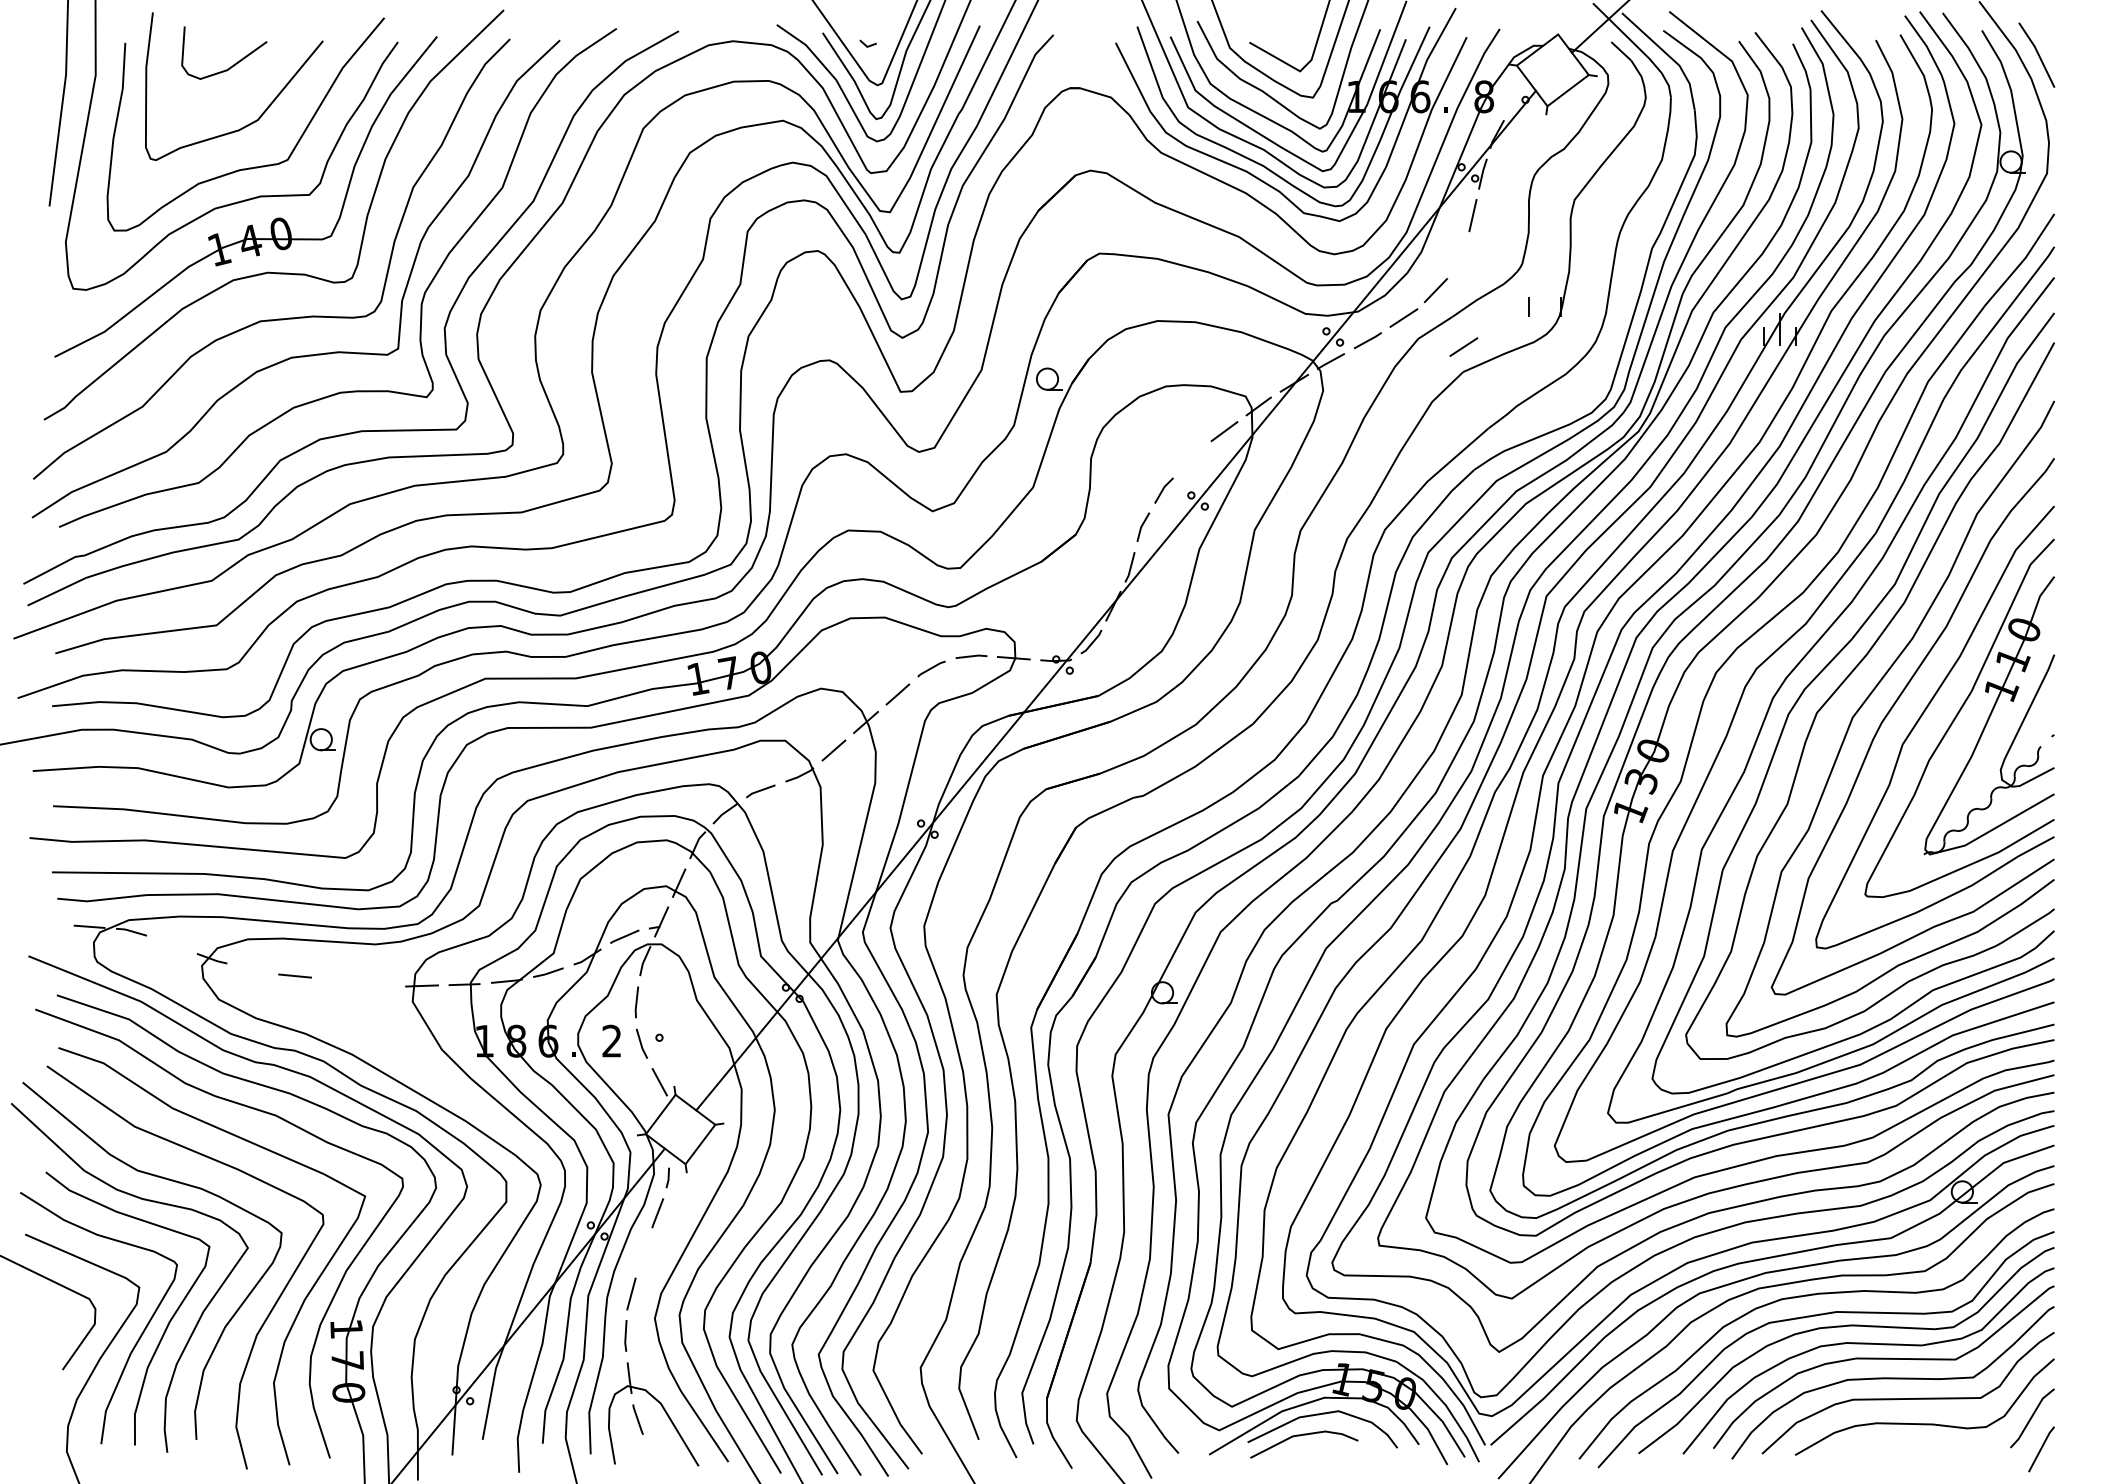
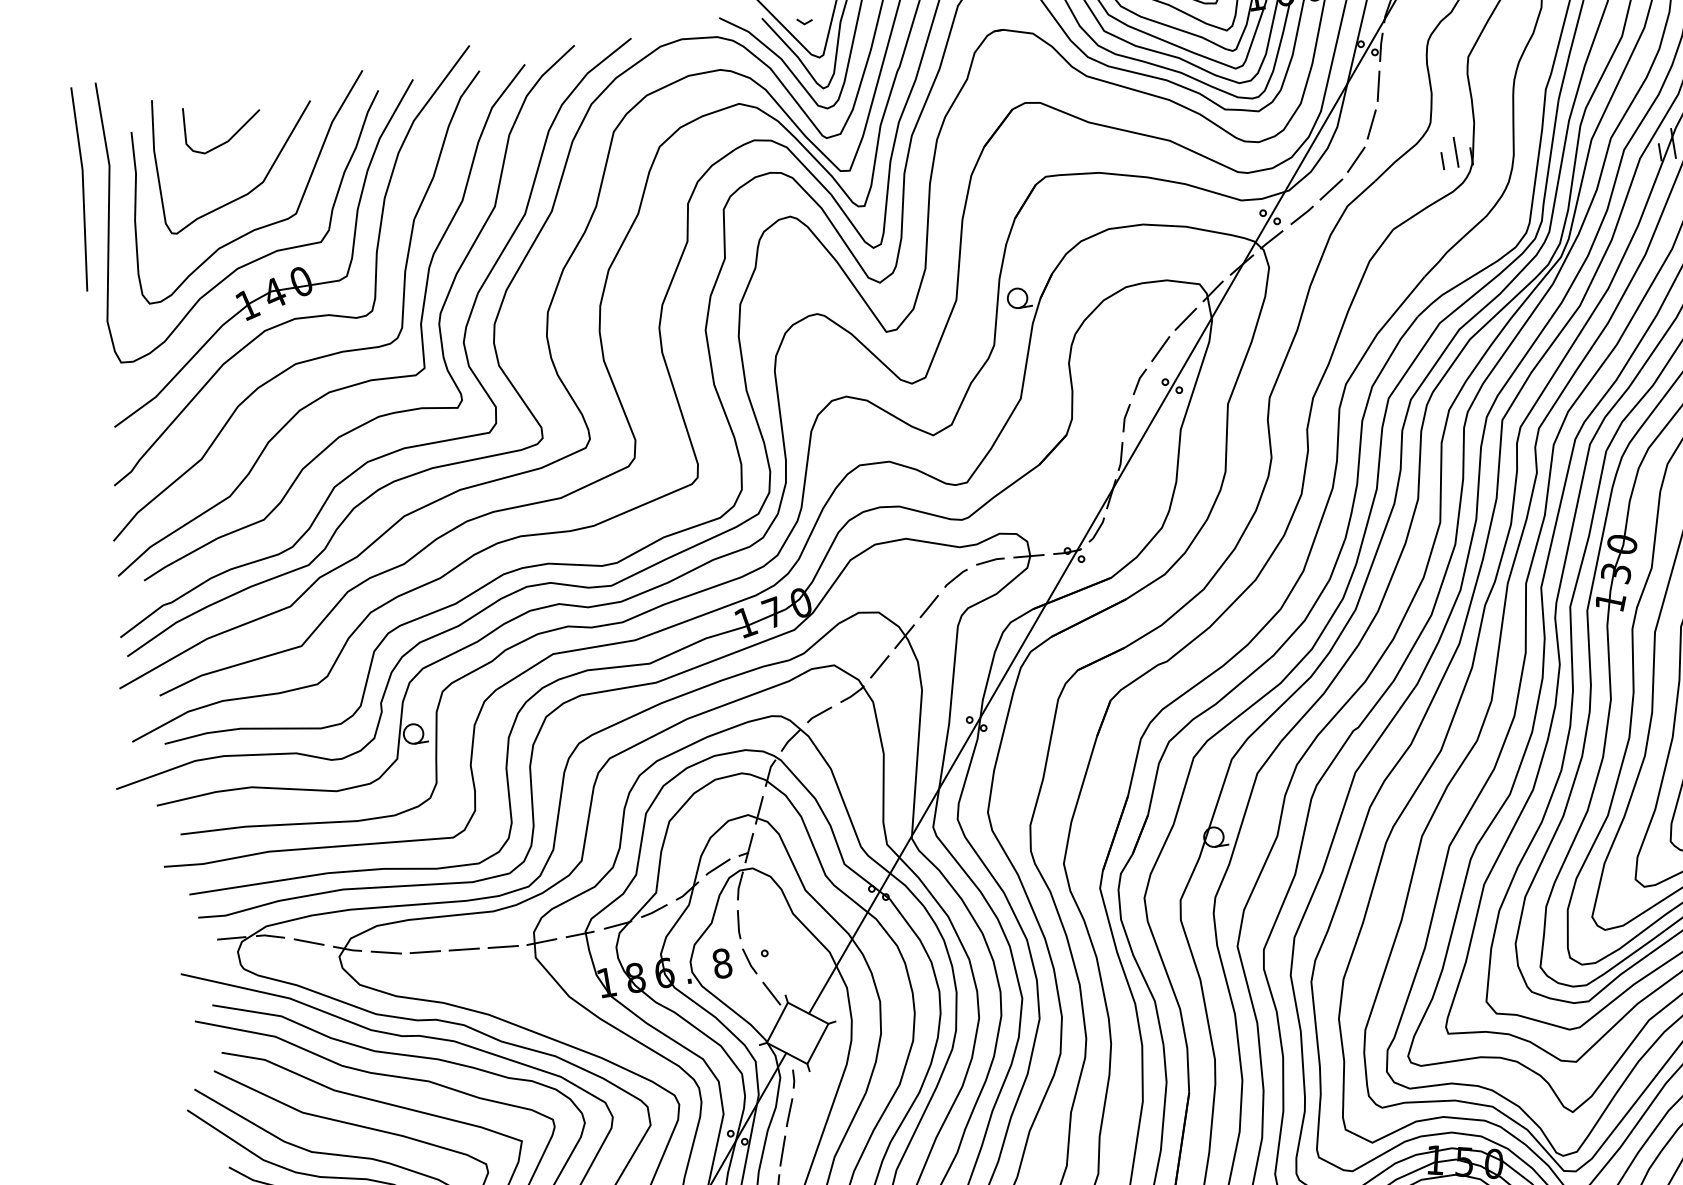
line: (1458, 255) -> (1371, 124), added
line: (1544, 300) -> (1456, 152), added
line: (1463, 346) -> (1389, 206), removed
line: (1191, 458) -> (1159, 348), added
line: (172, 944) -> (309, 941), added
line: (252, 969) -> (385, 952), added
line: (337, 979) -> (464, 948), added
line: (379, 983) -> (502, 946), added
text: (611, 1040) -> (721, 963), 2 -> 8
line: (643, 1253) -> (782, 1151), added

